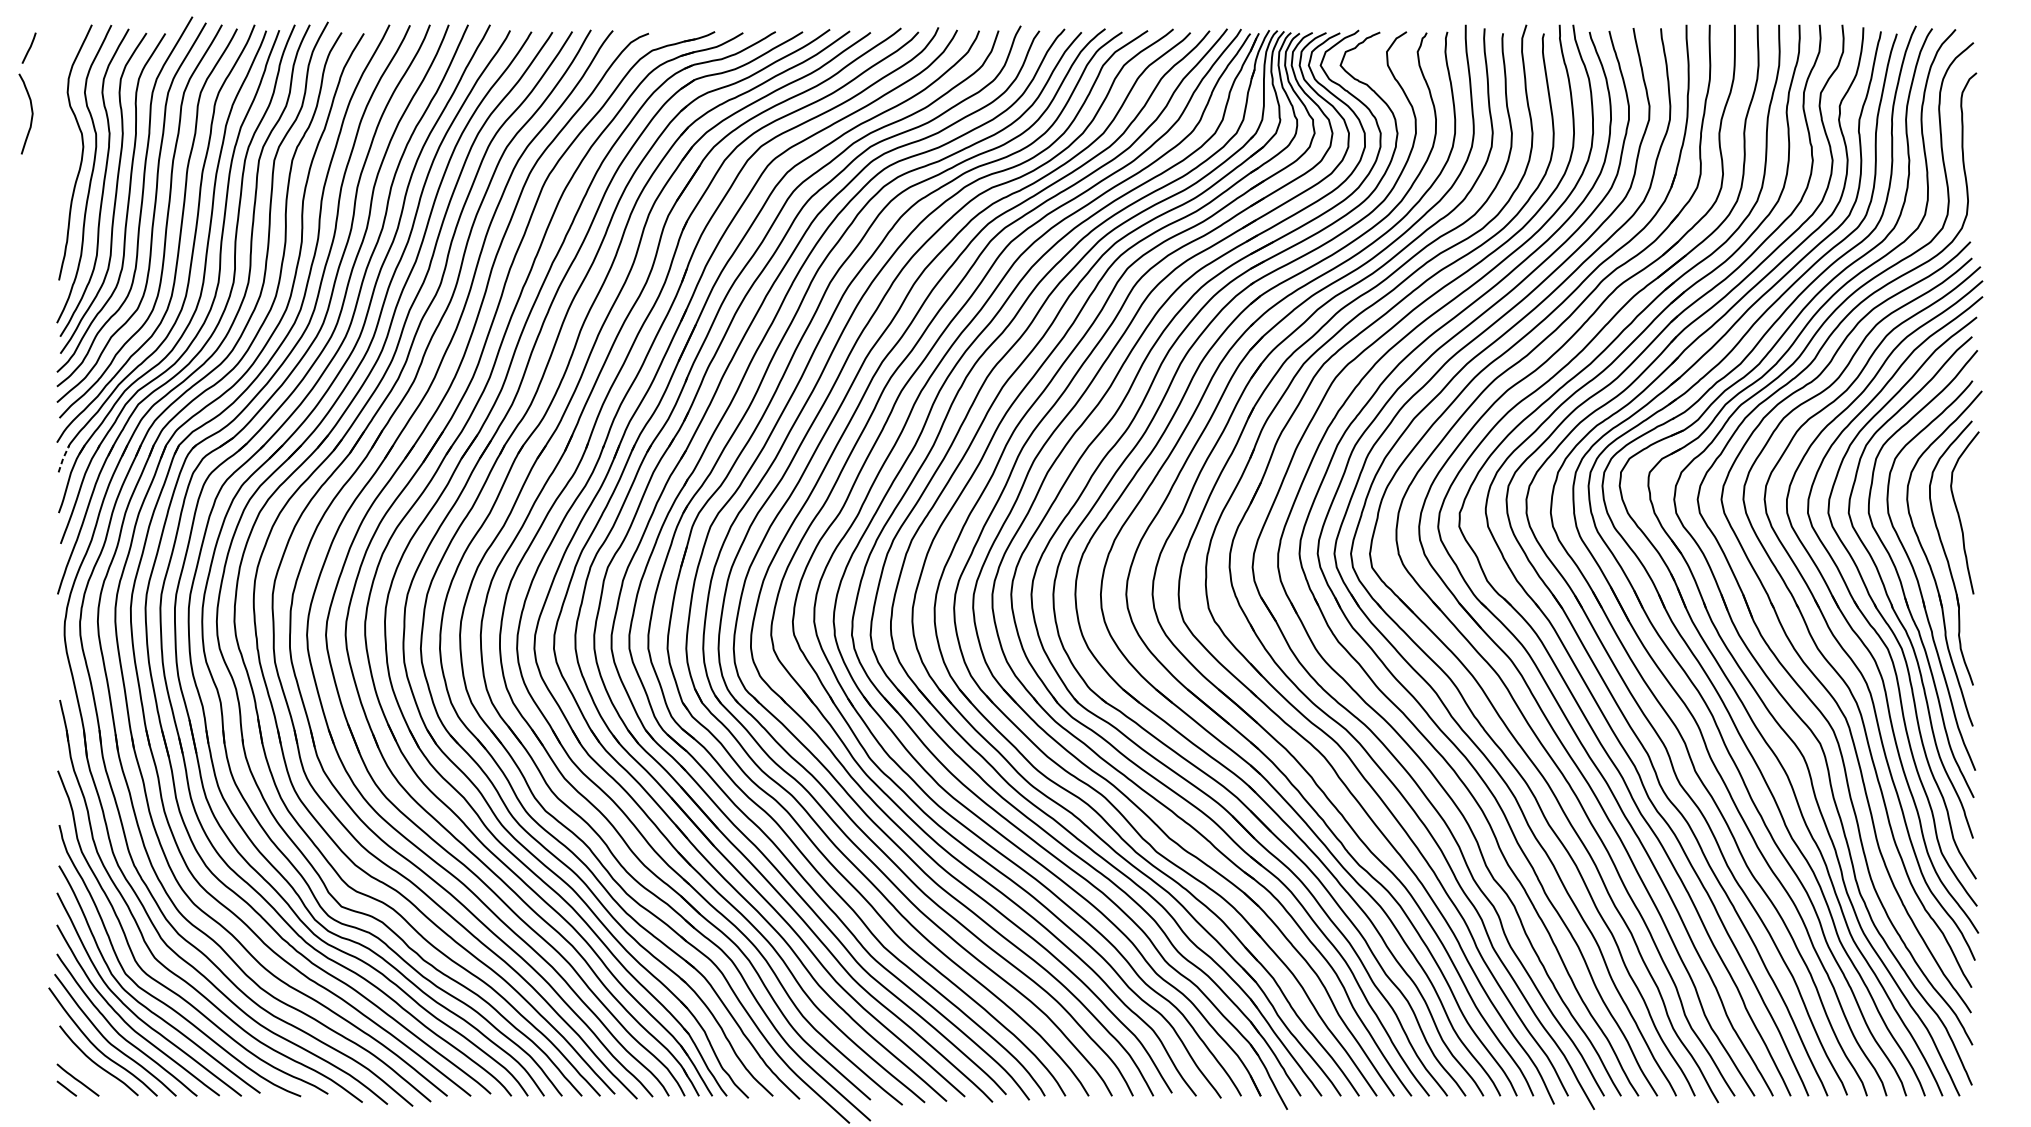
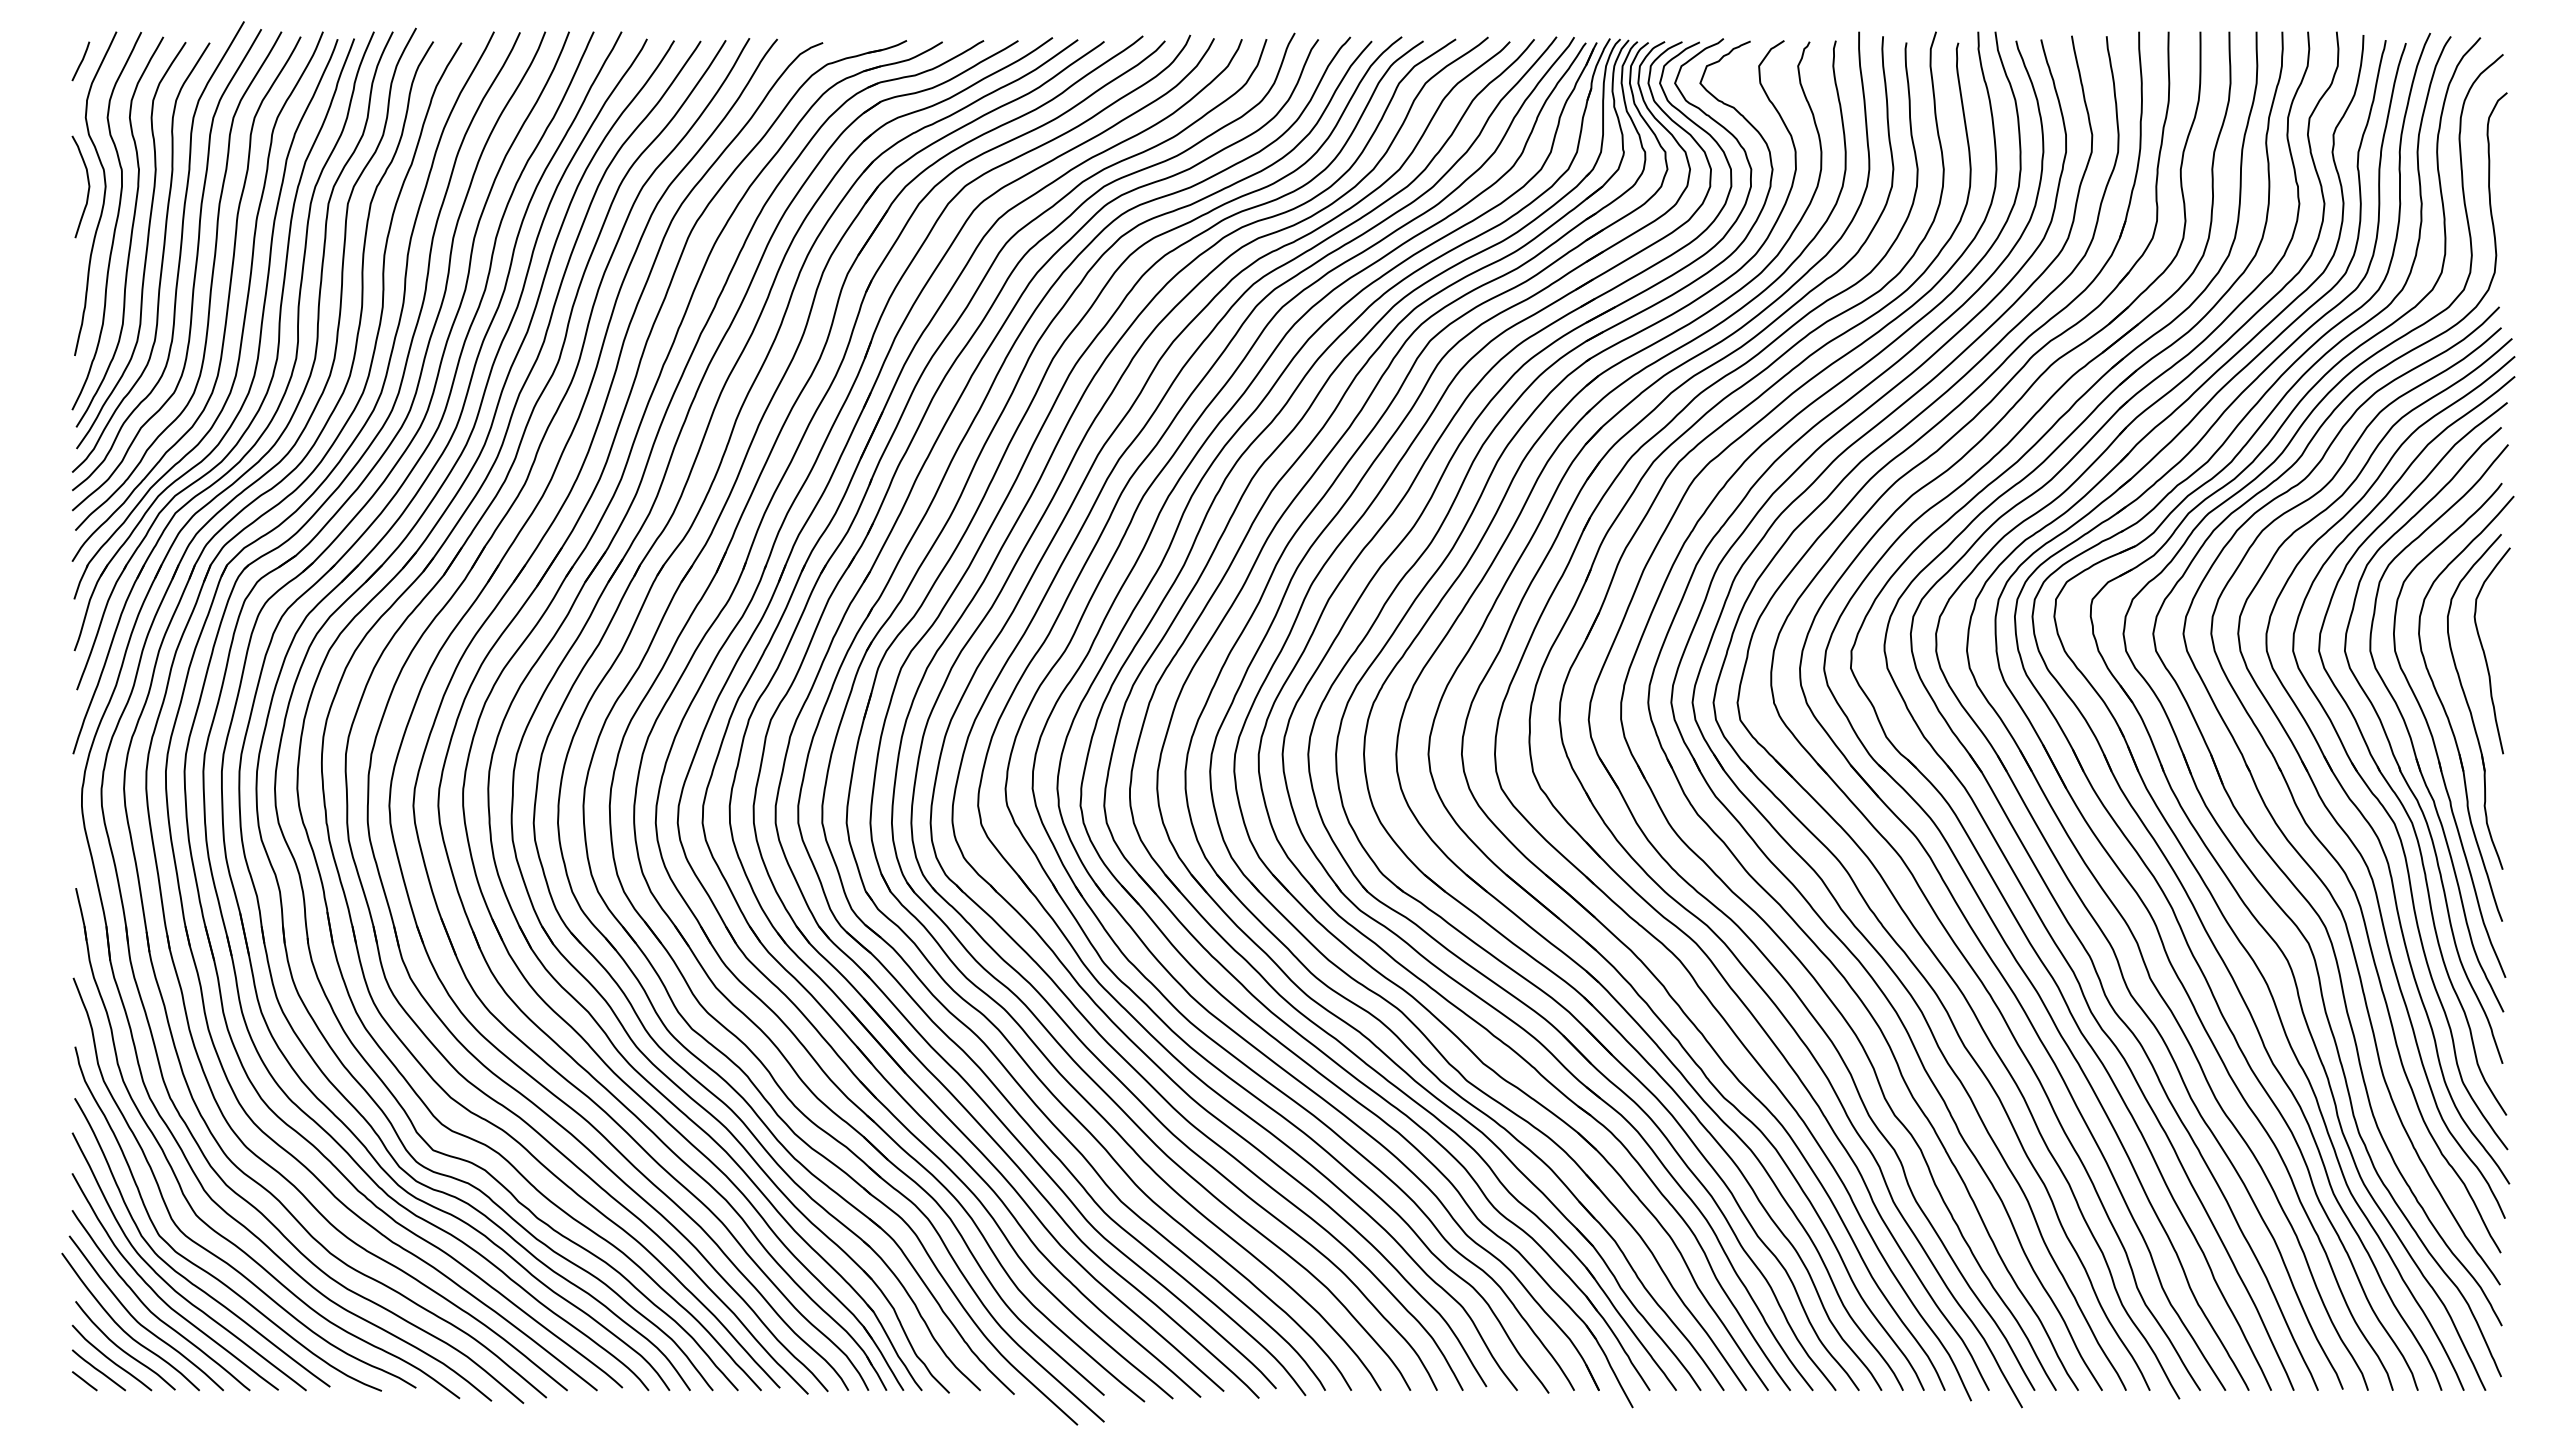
line: (28, 48) -> (80, 61), moved
curve: (31, 113) -> (88, 186), moved
line: (63, 458) -> (80, 581), dashed -> solid
curve: (87, 1070) -> (110, 1358), added

